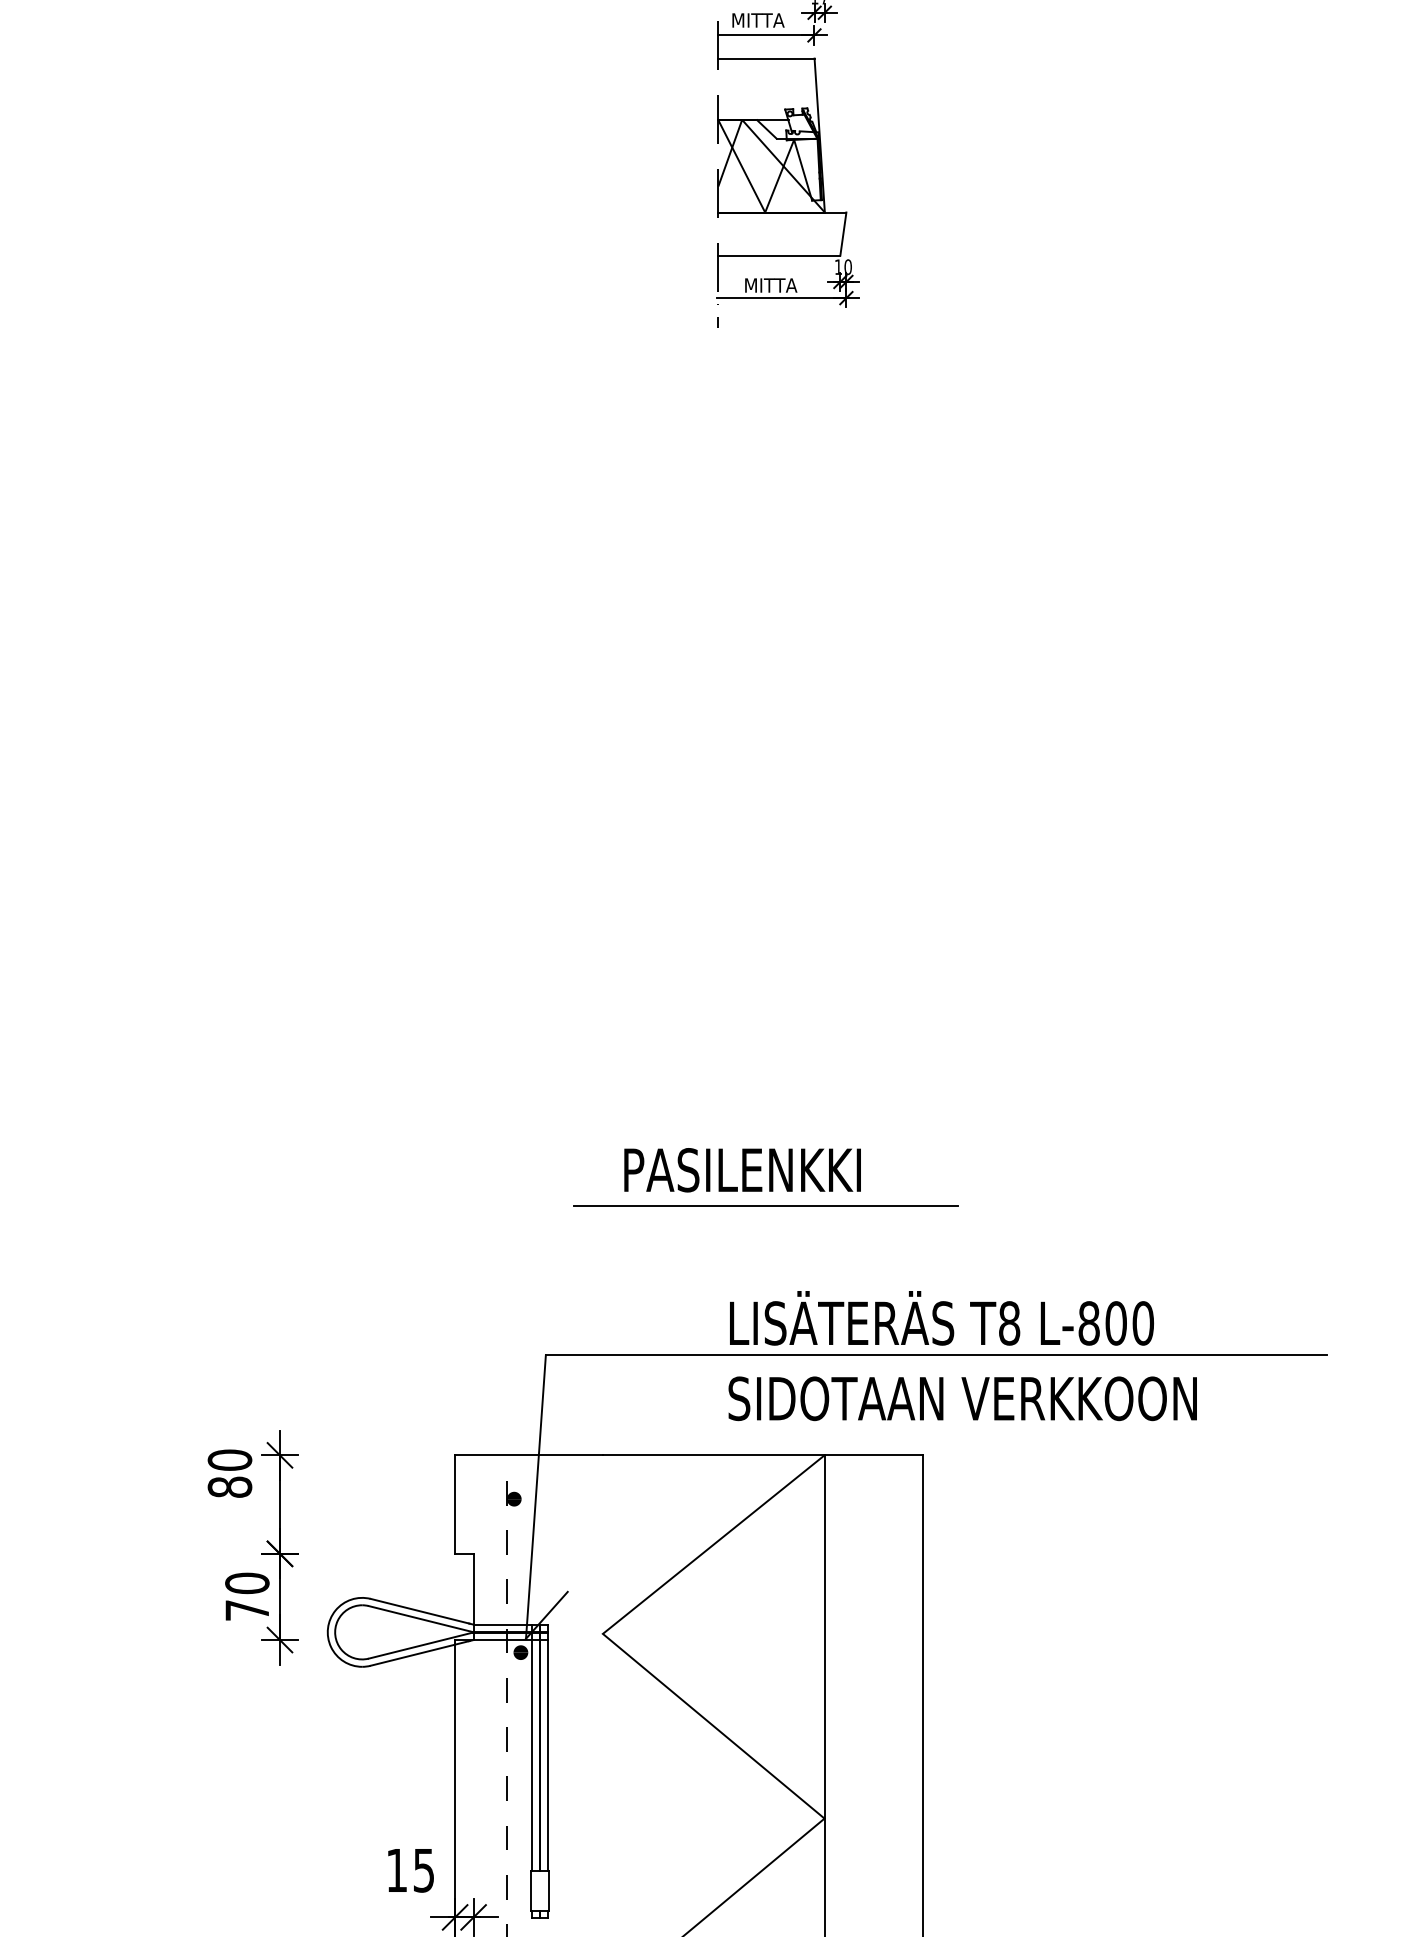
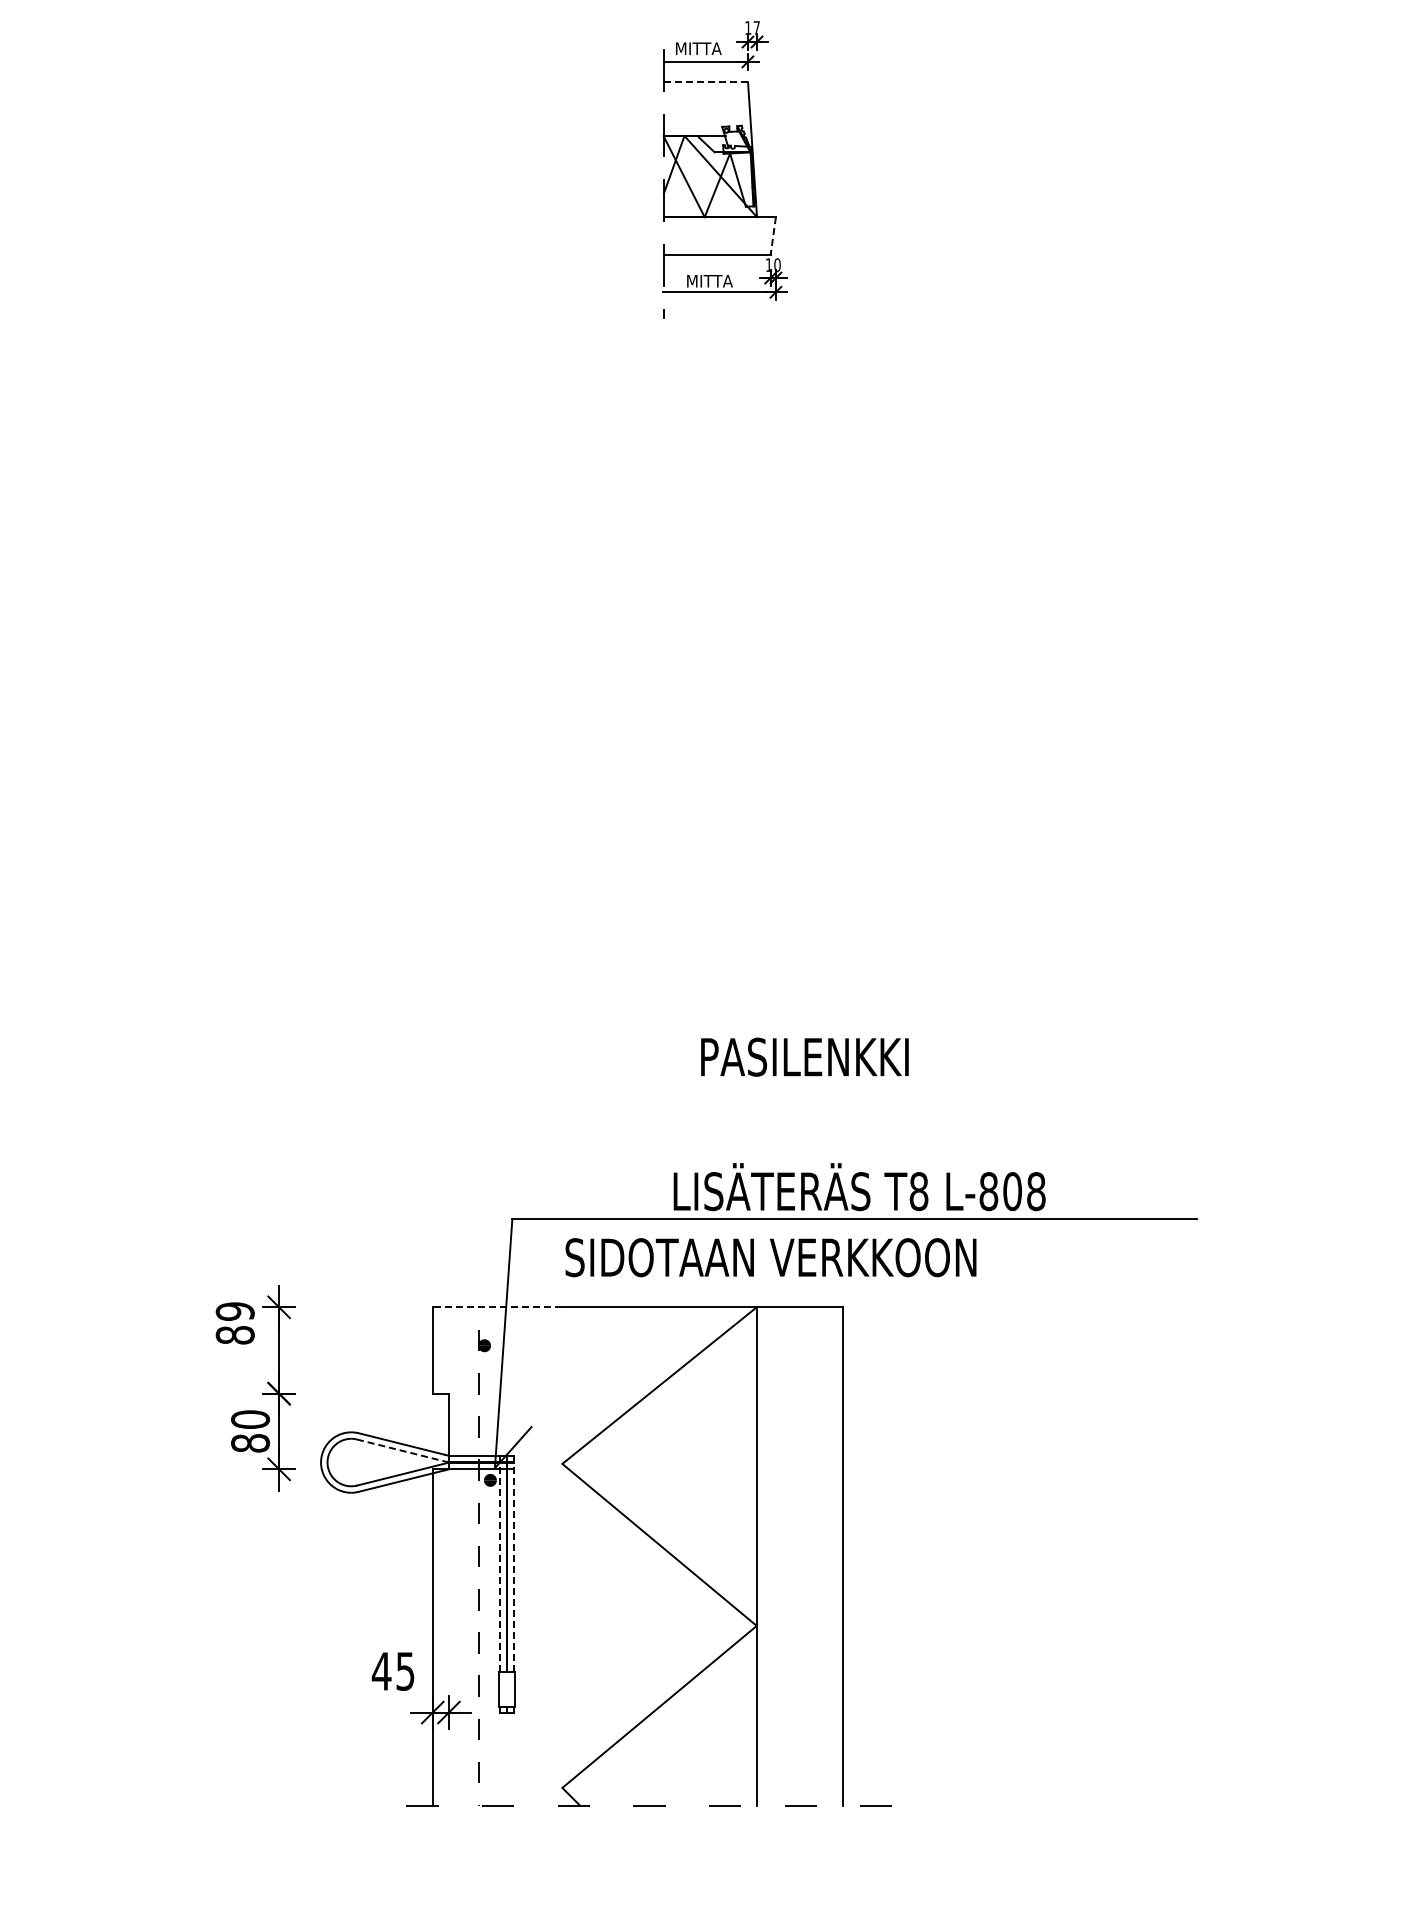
line: (766, 58) -> (705, 82), solid -> dashed
line: (843, 234) -> (773, 236), solid -> dashed
text: (742, 1169) -> (804, 1056), moved
line: (766, 1205) -> (705, 1088), removed
text: (1143, 1323) -> (1036, 1191), L-800 -> L-808
text: (962, 1398) -> (770, 1257), moved
line: (528, 1455) -> (497, 1307), solid -> dashed
text: (229, 1460) -> (234, 1311), 80 -> 89
text: (247, 1610) -> (250, 1443), 70 -> 80
line: (420, 1618) -> (402, 1450), solid -> dashed
line: (547, 1747) -> (513, 1563), solid -> dashed
line: (532, 1748) -> (500, 1564), solid -> dashed
text: (396, 1870) -> (381, 1671), 15 -> 45

